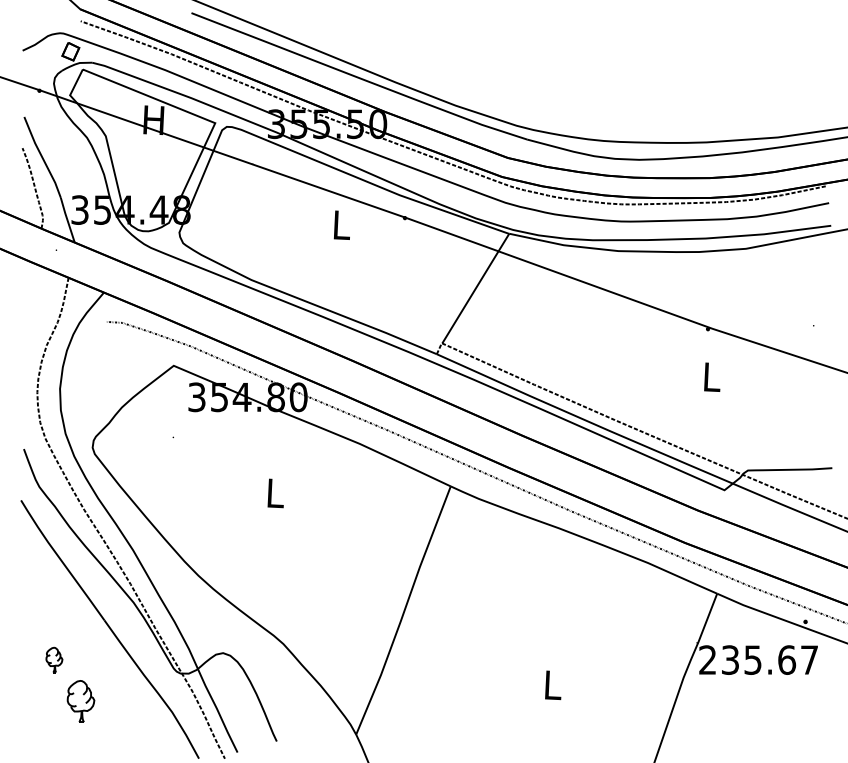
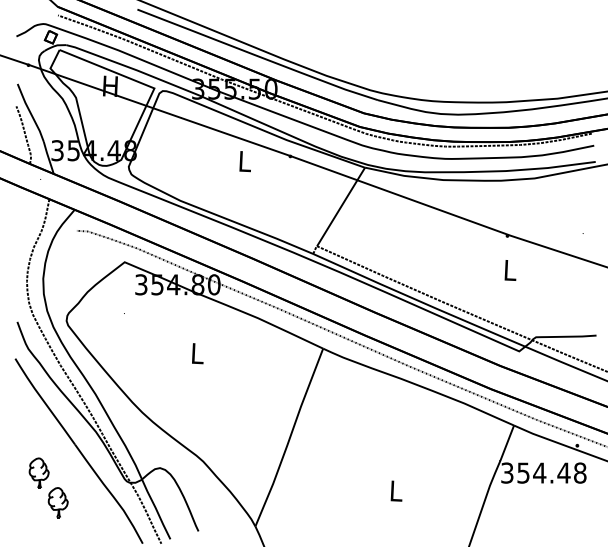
part: (54, 659) -> (39, 472), size x1.67
text: (758, 659) -> (543, 472), 235.67 -> 354.48

